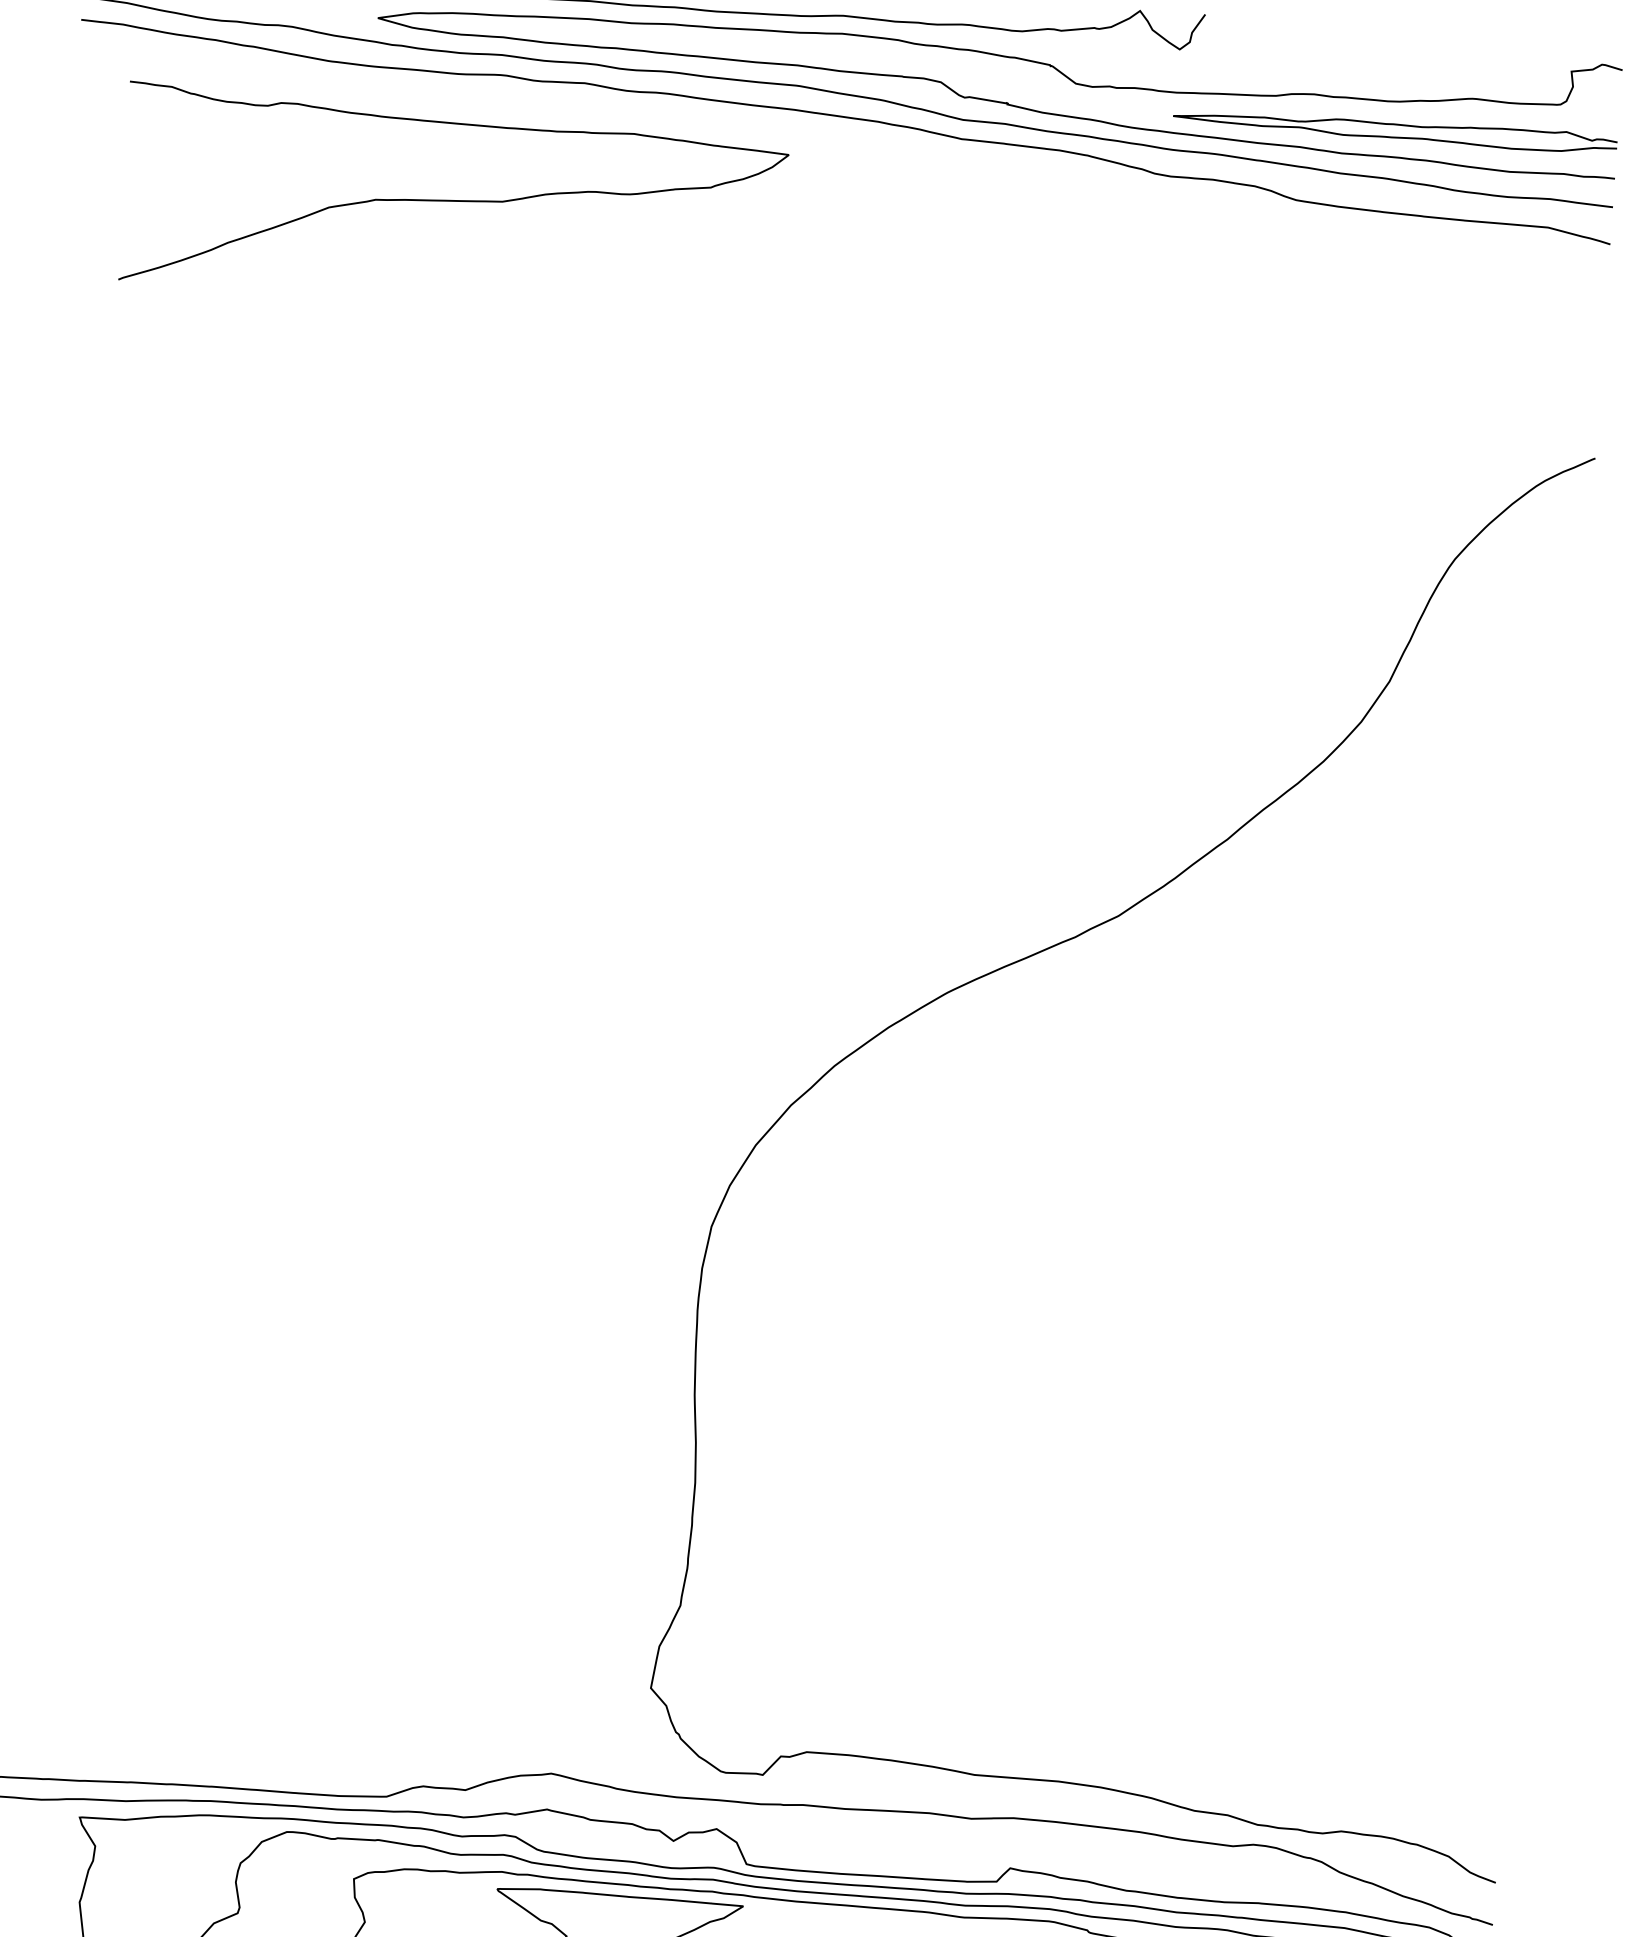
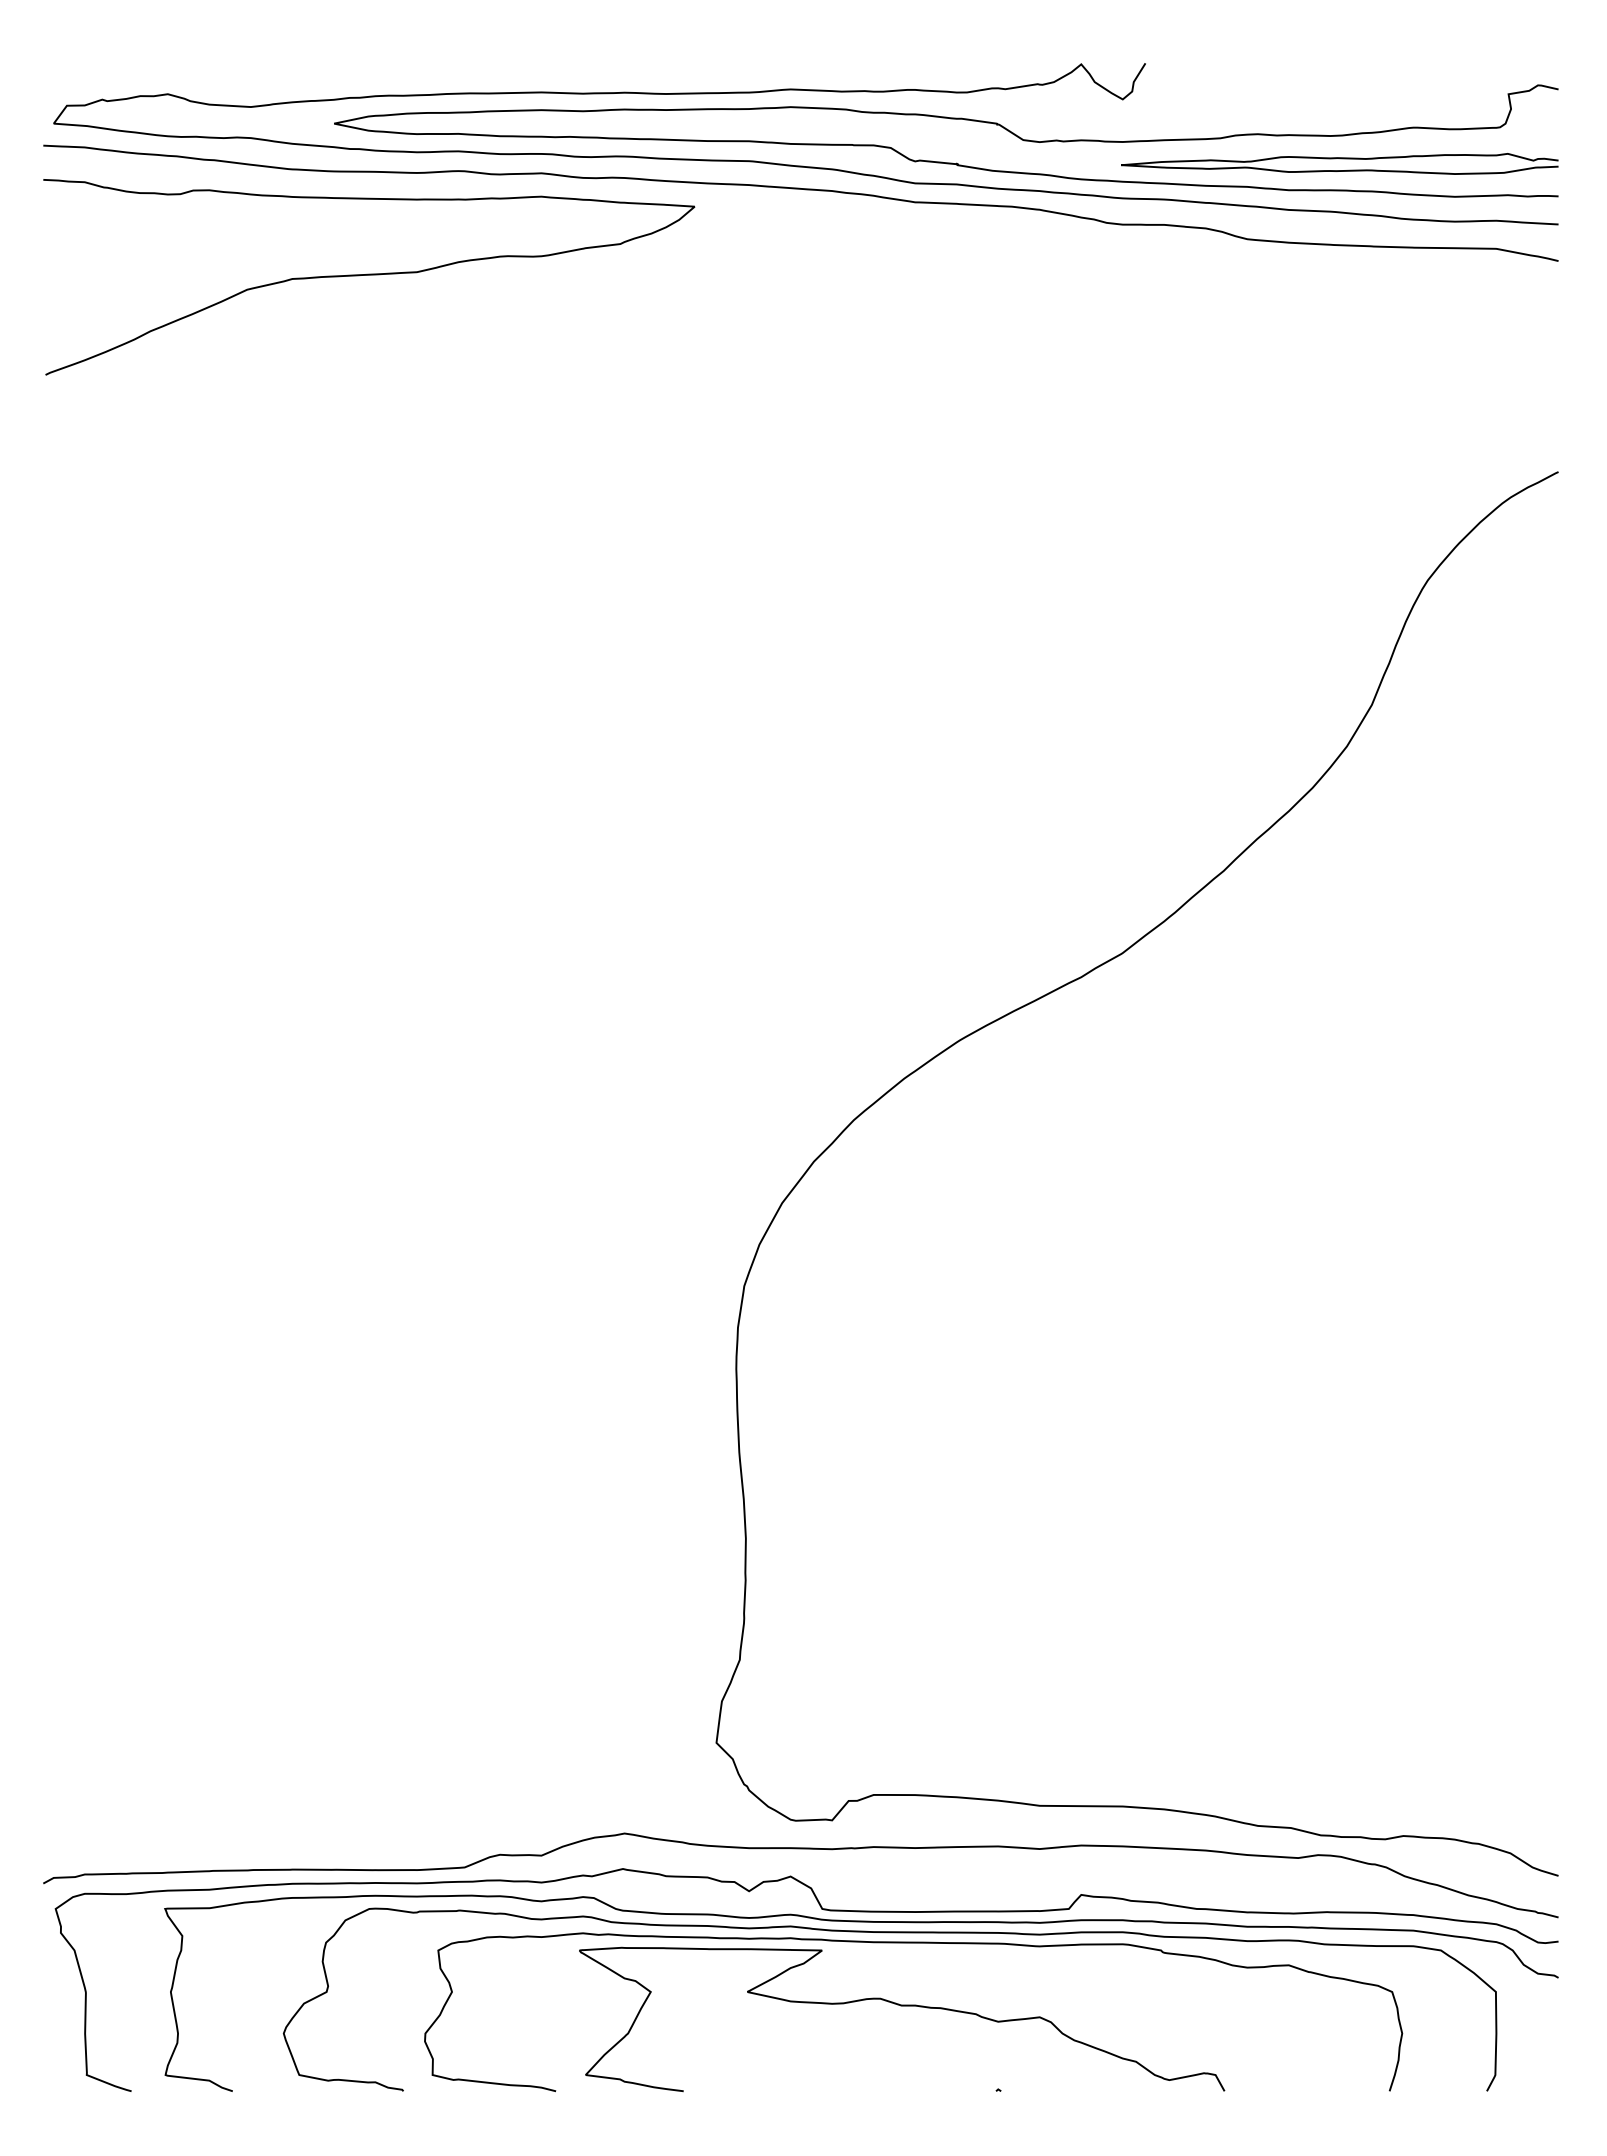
curve: (454, 201) -> (369, 275), moved

